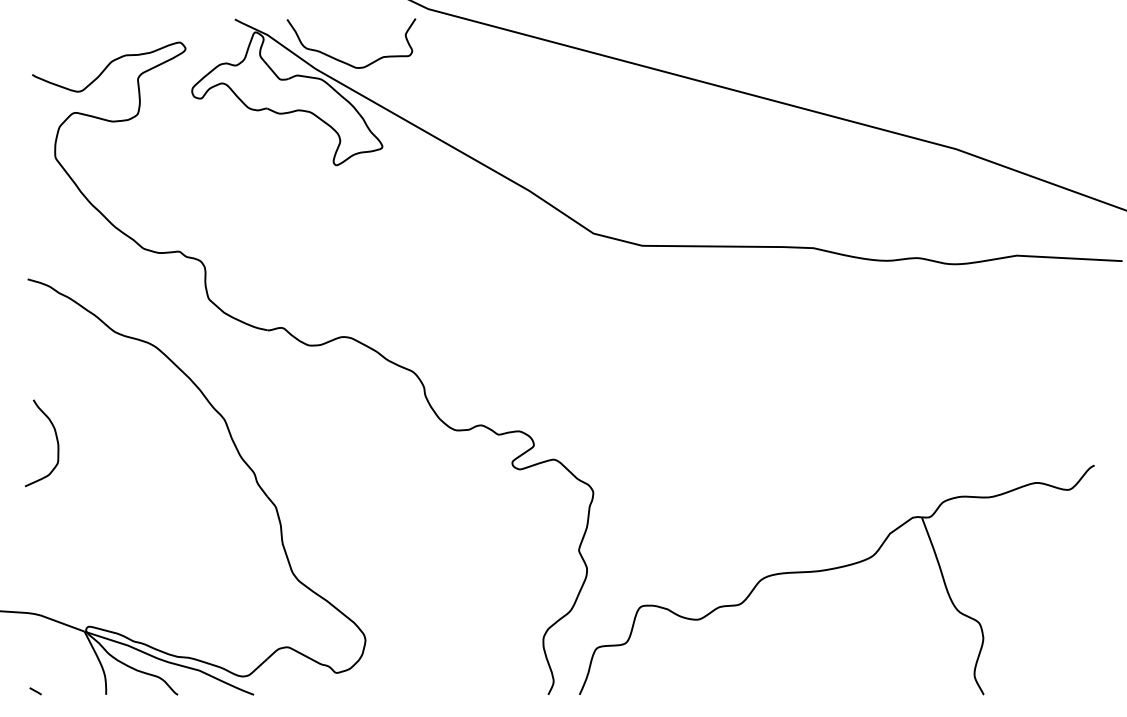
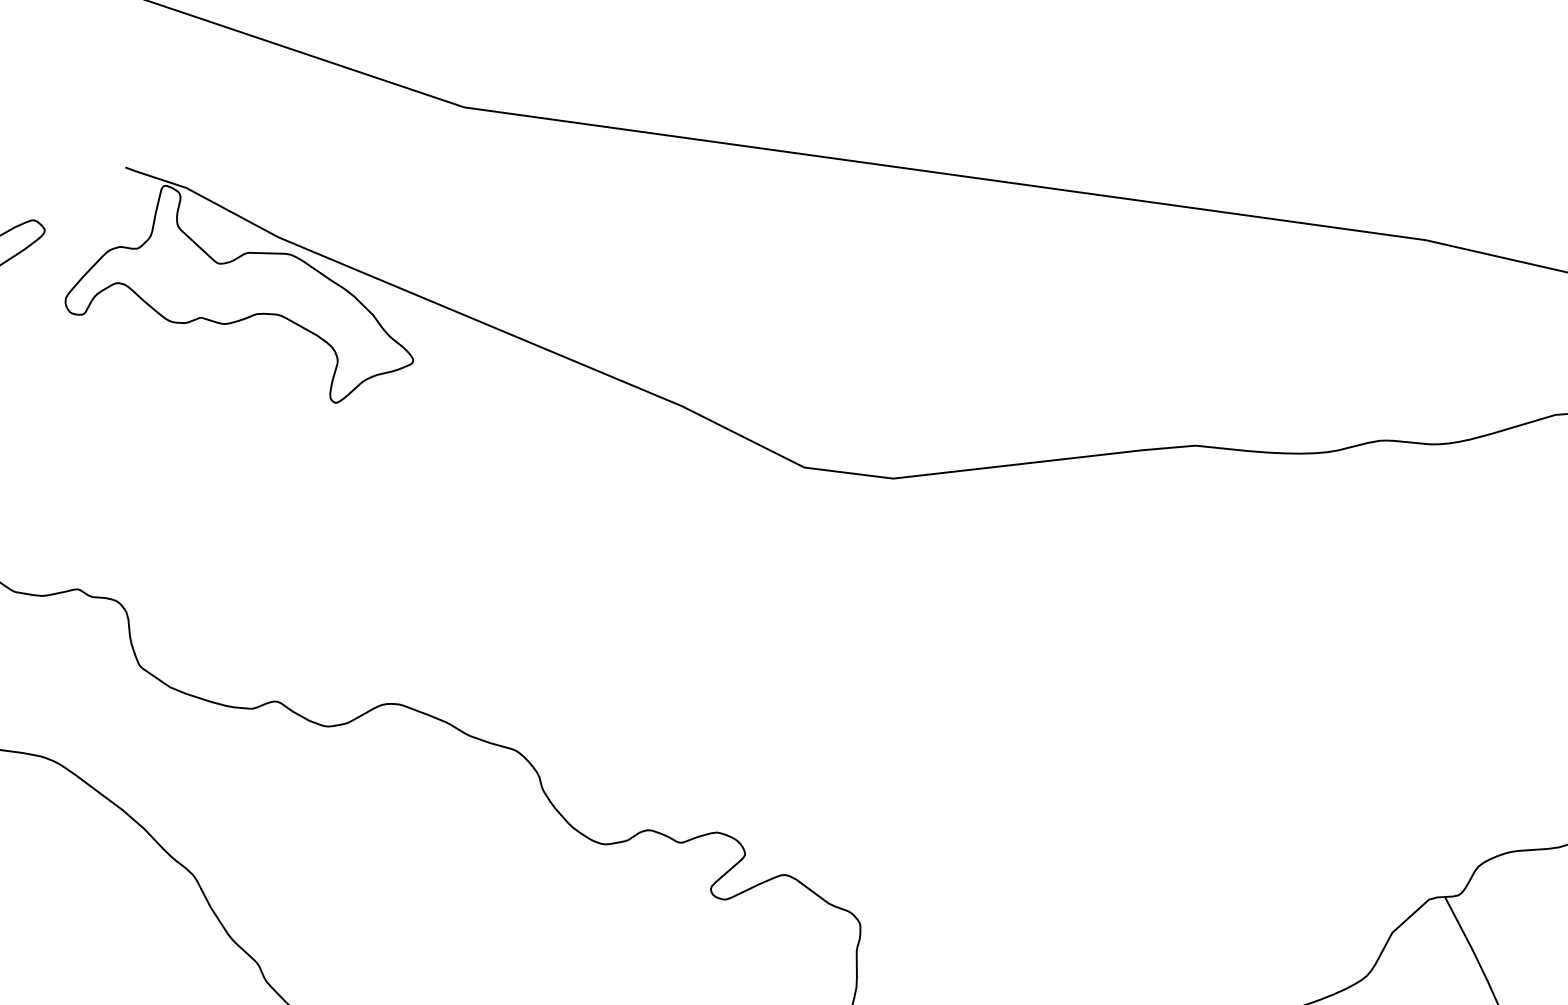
curve: (344, 61) -> (327, 217), removed

